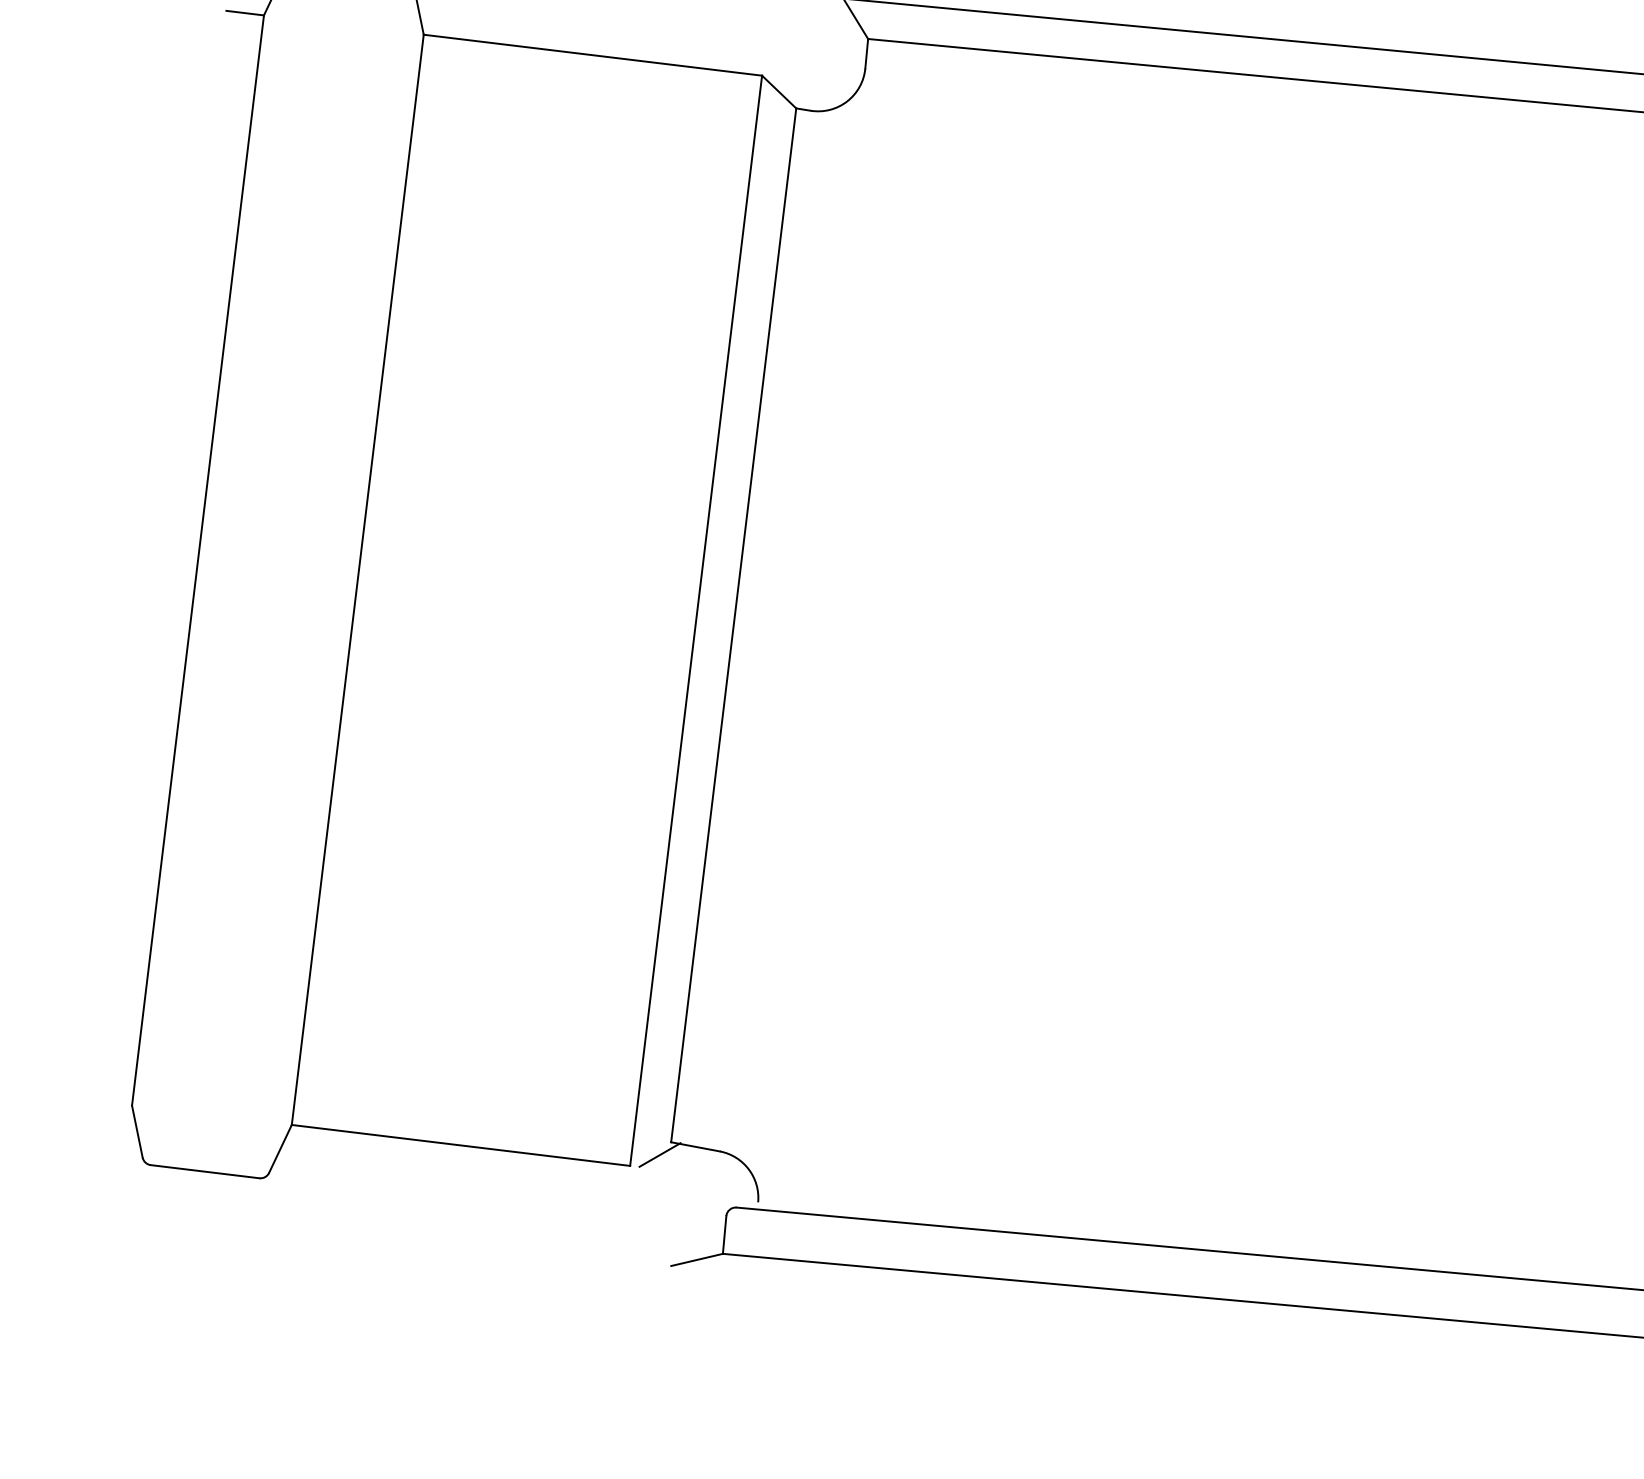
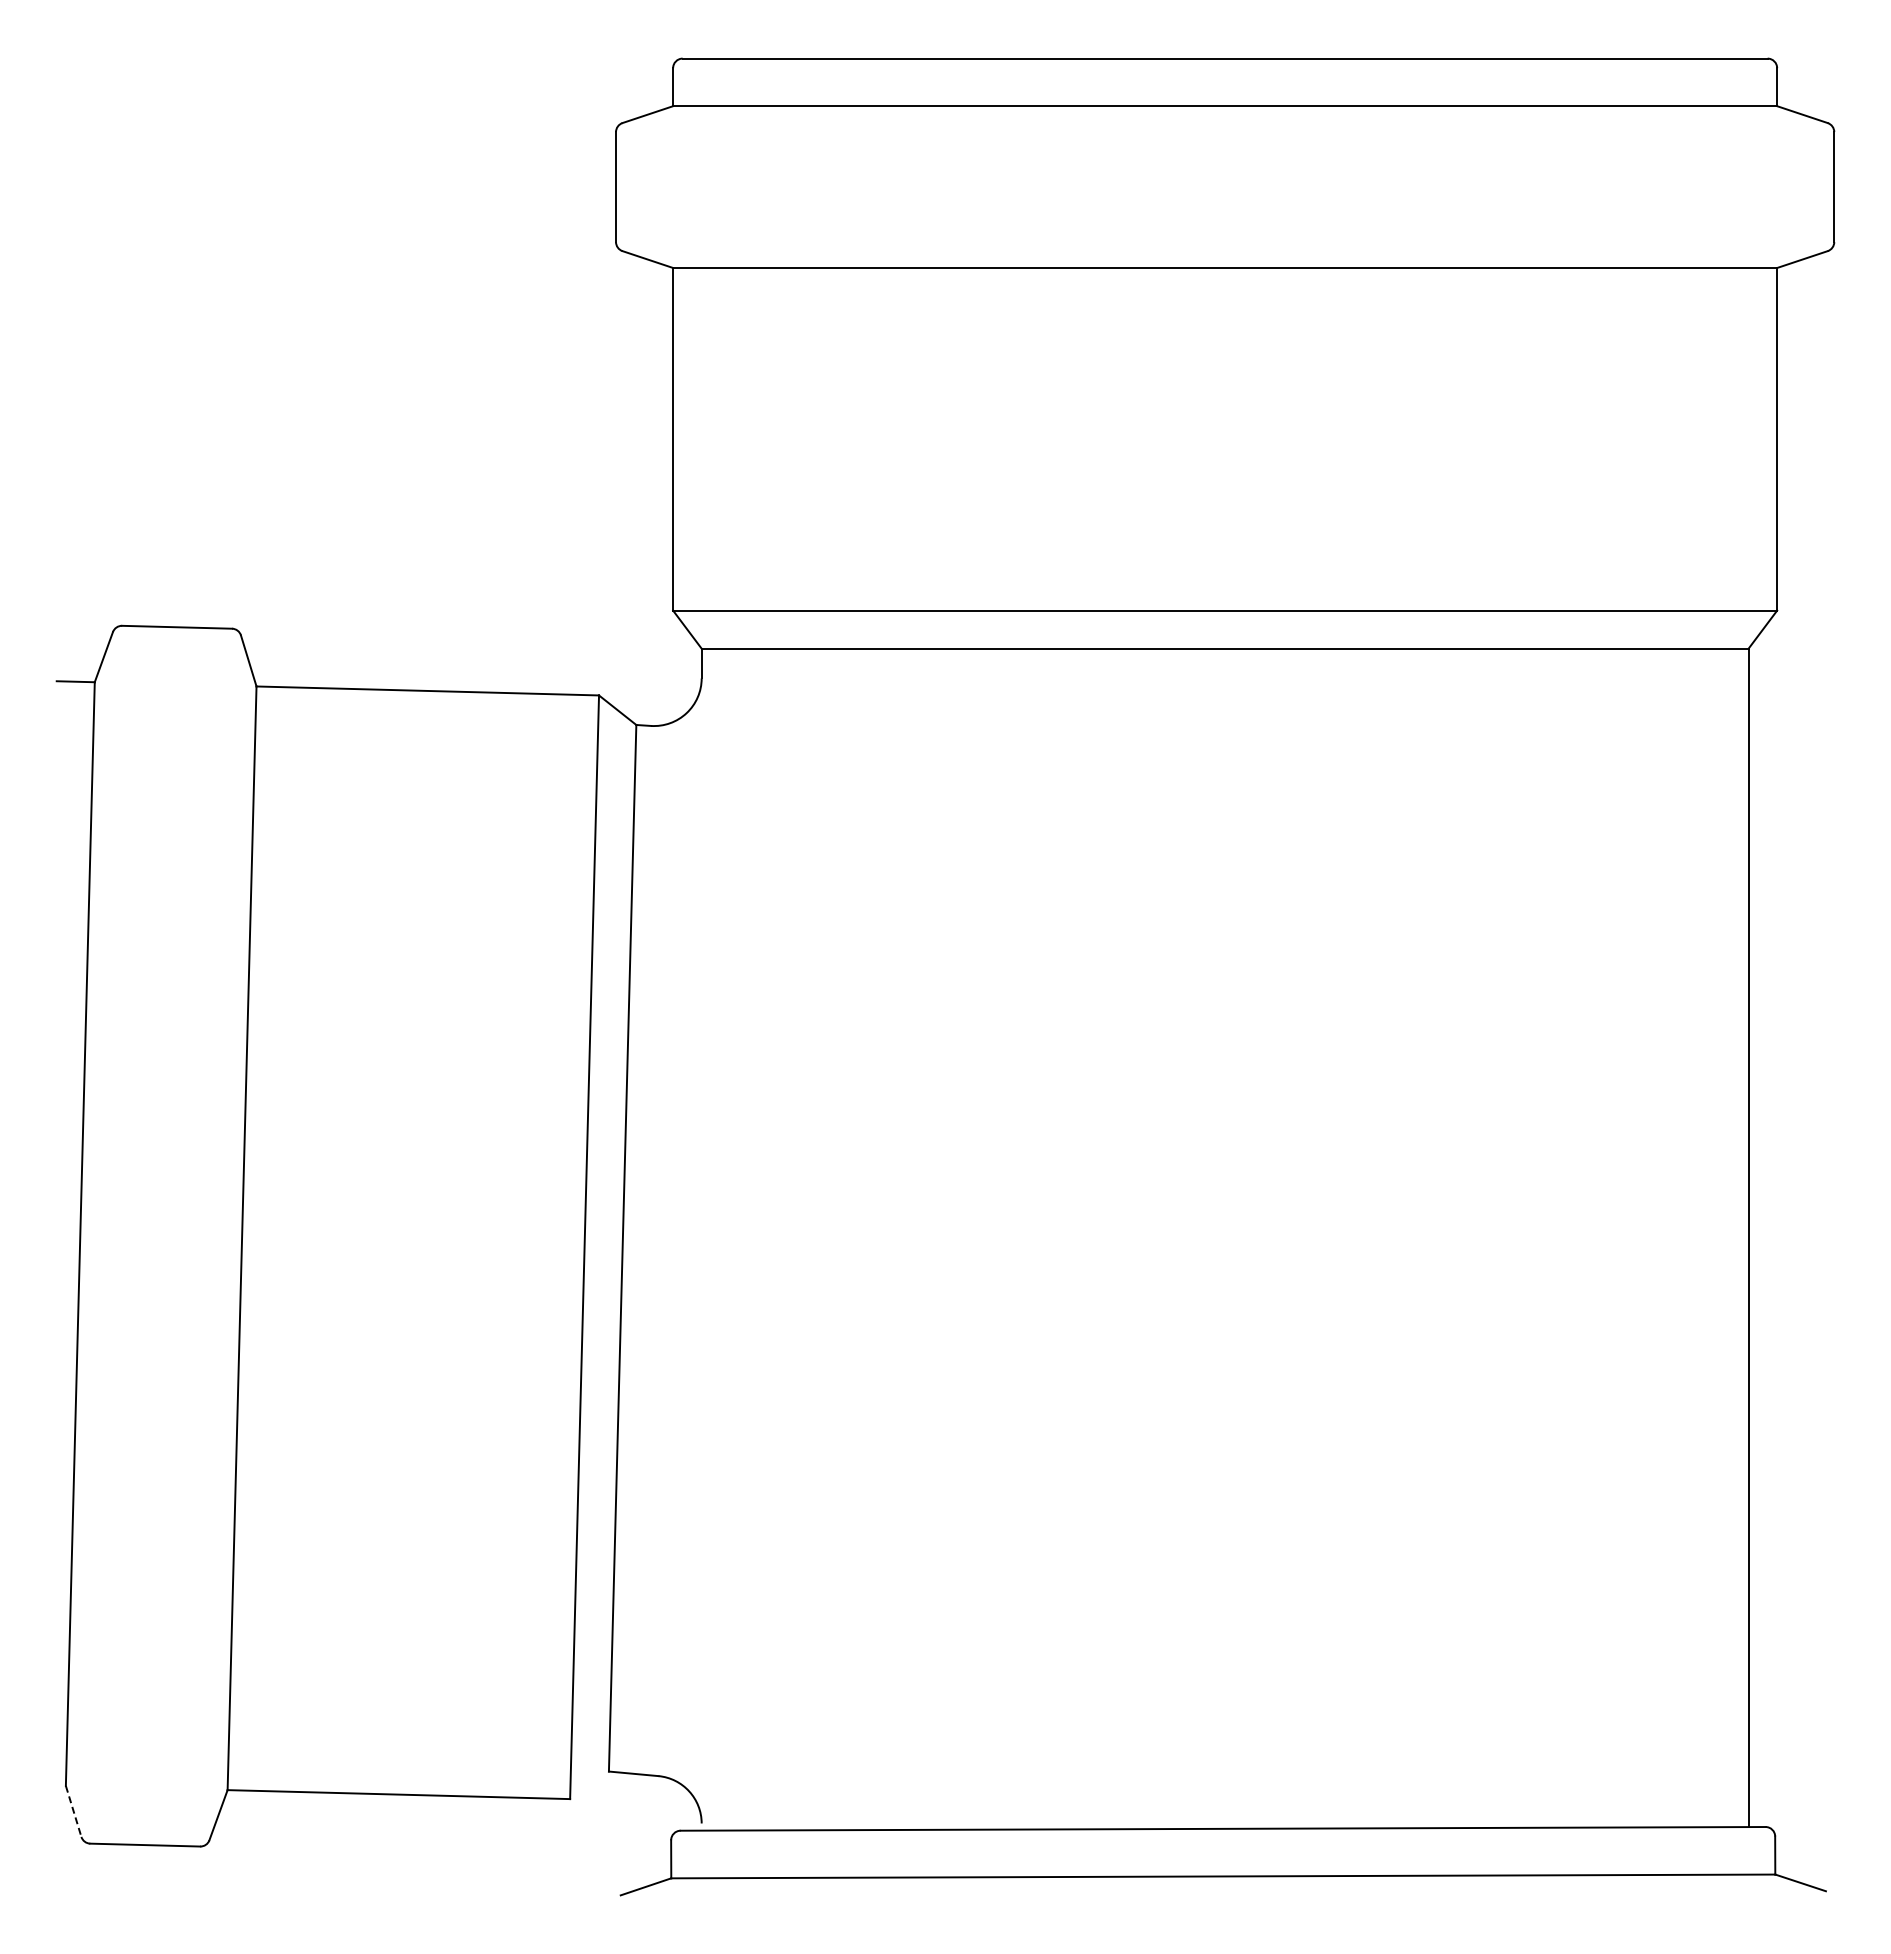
line: (137, 1131) -> (73, 1811), solid -> dashed
line: (659, 1155) -> (598, 1785), removed

